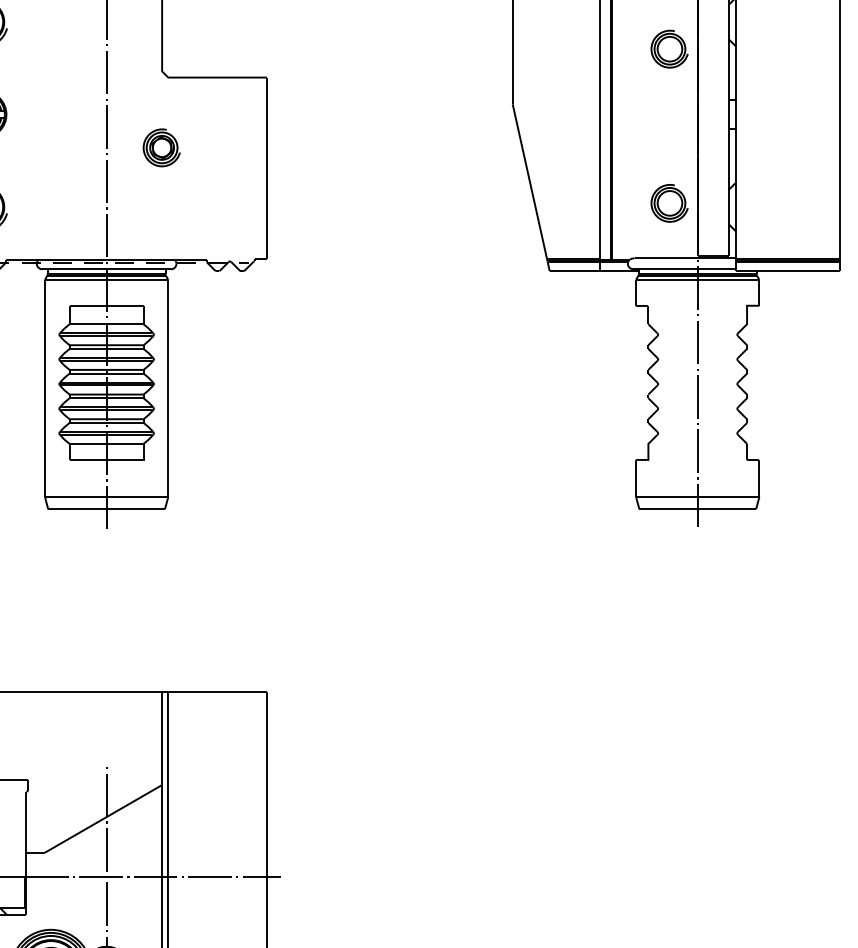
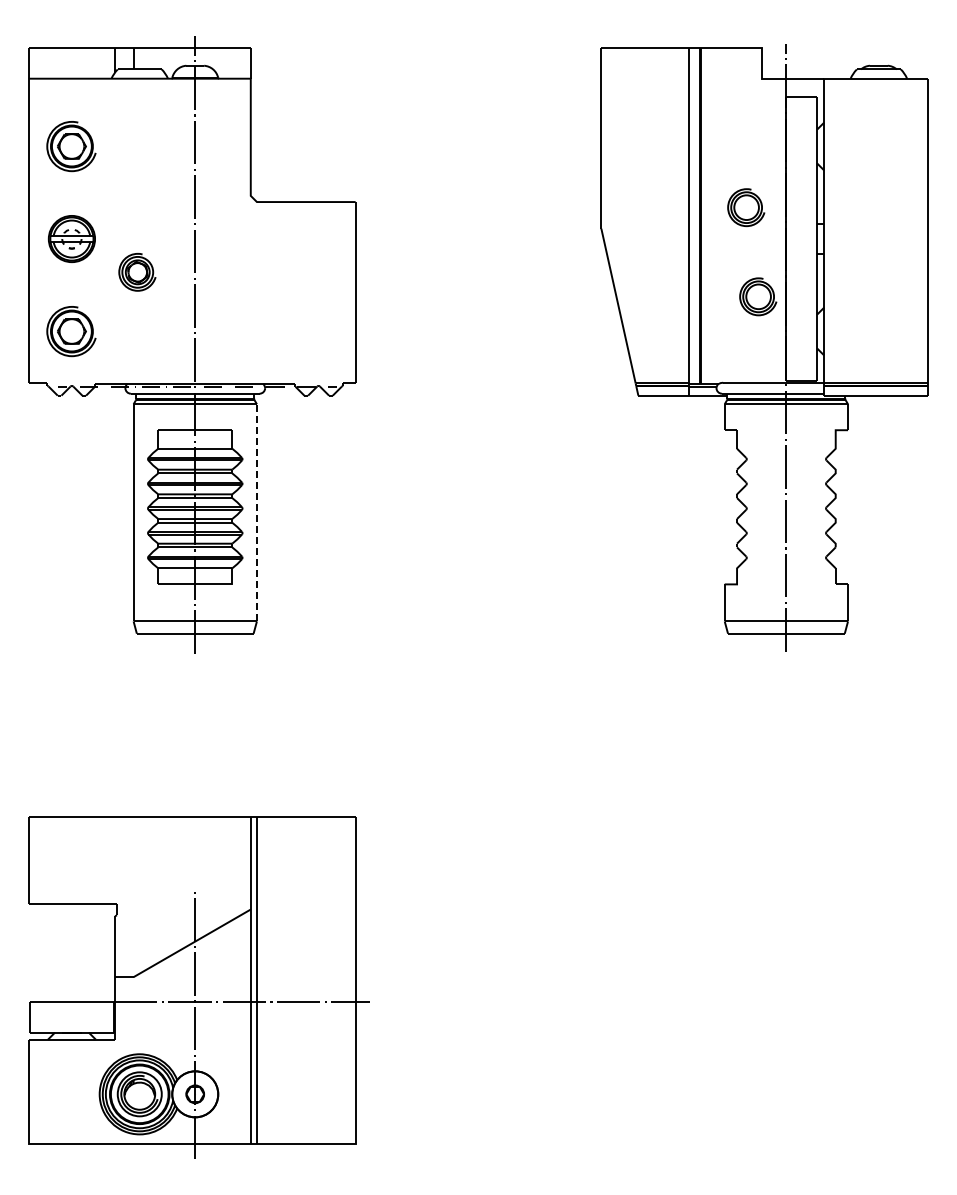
part: (669, 49) -> (746, 207), moved
part: (161, 148) -> (137, 272), moved
part: (669, 203) -> (758, 296), moved
line: (167, 388) -> (256, 512), solid -> dashed

